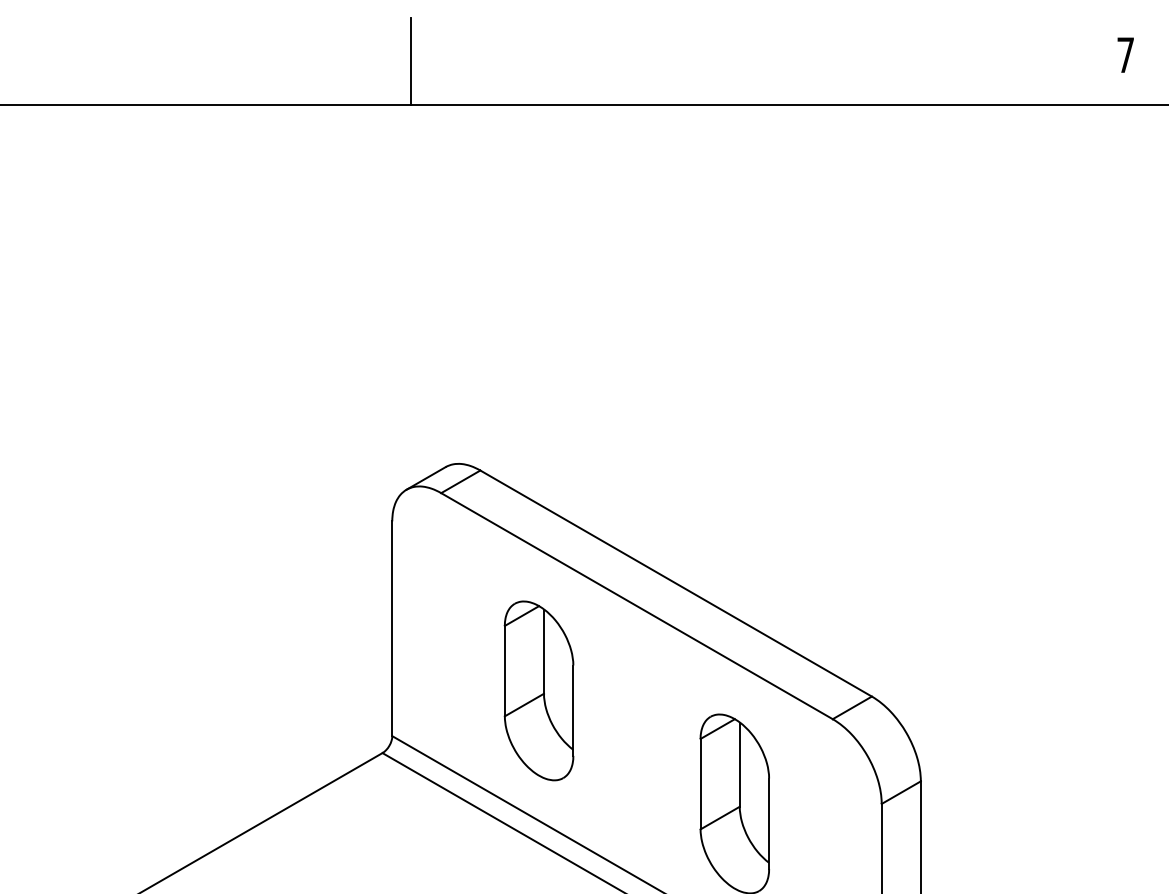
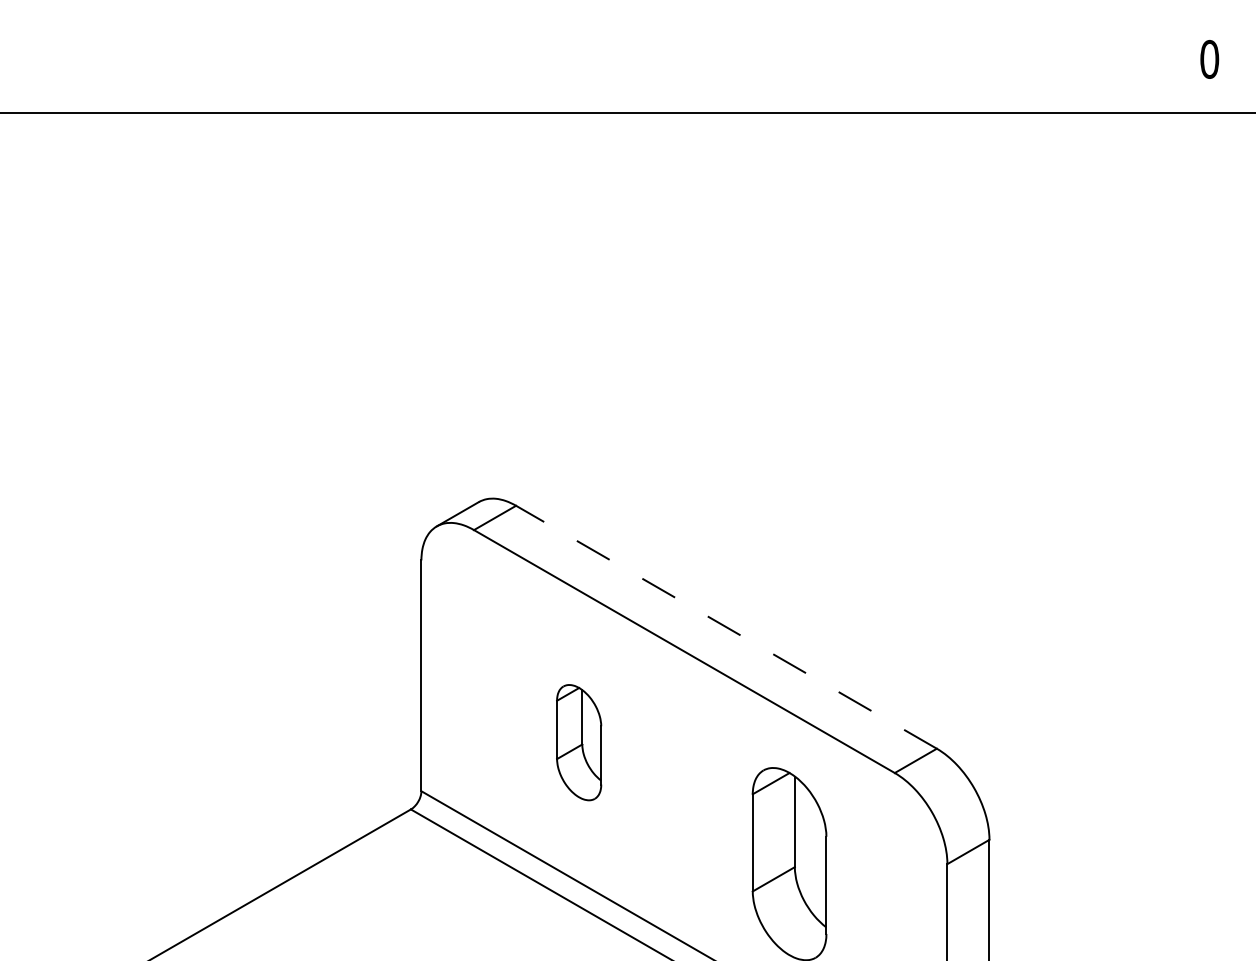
text: (1125, 55) -> (1209, 59), 7 -> 0
line: (410, 61) -> (441, 66), removed
line: (675, 583) -> (725, 627), solid -> dashed
part: (538, 690) -> (578, 742), size x0.6

